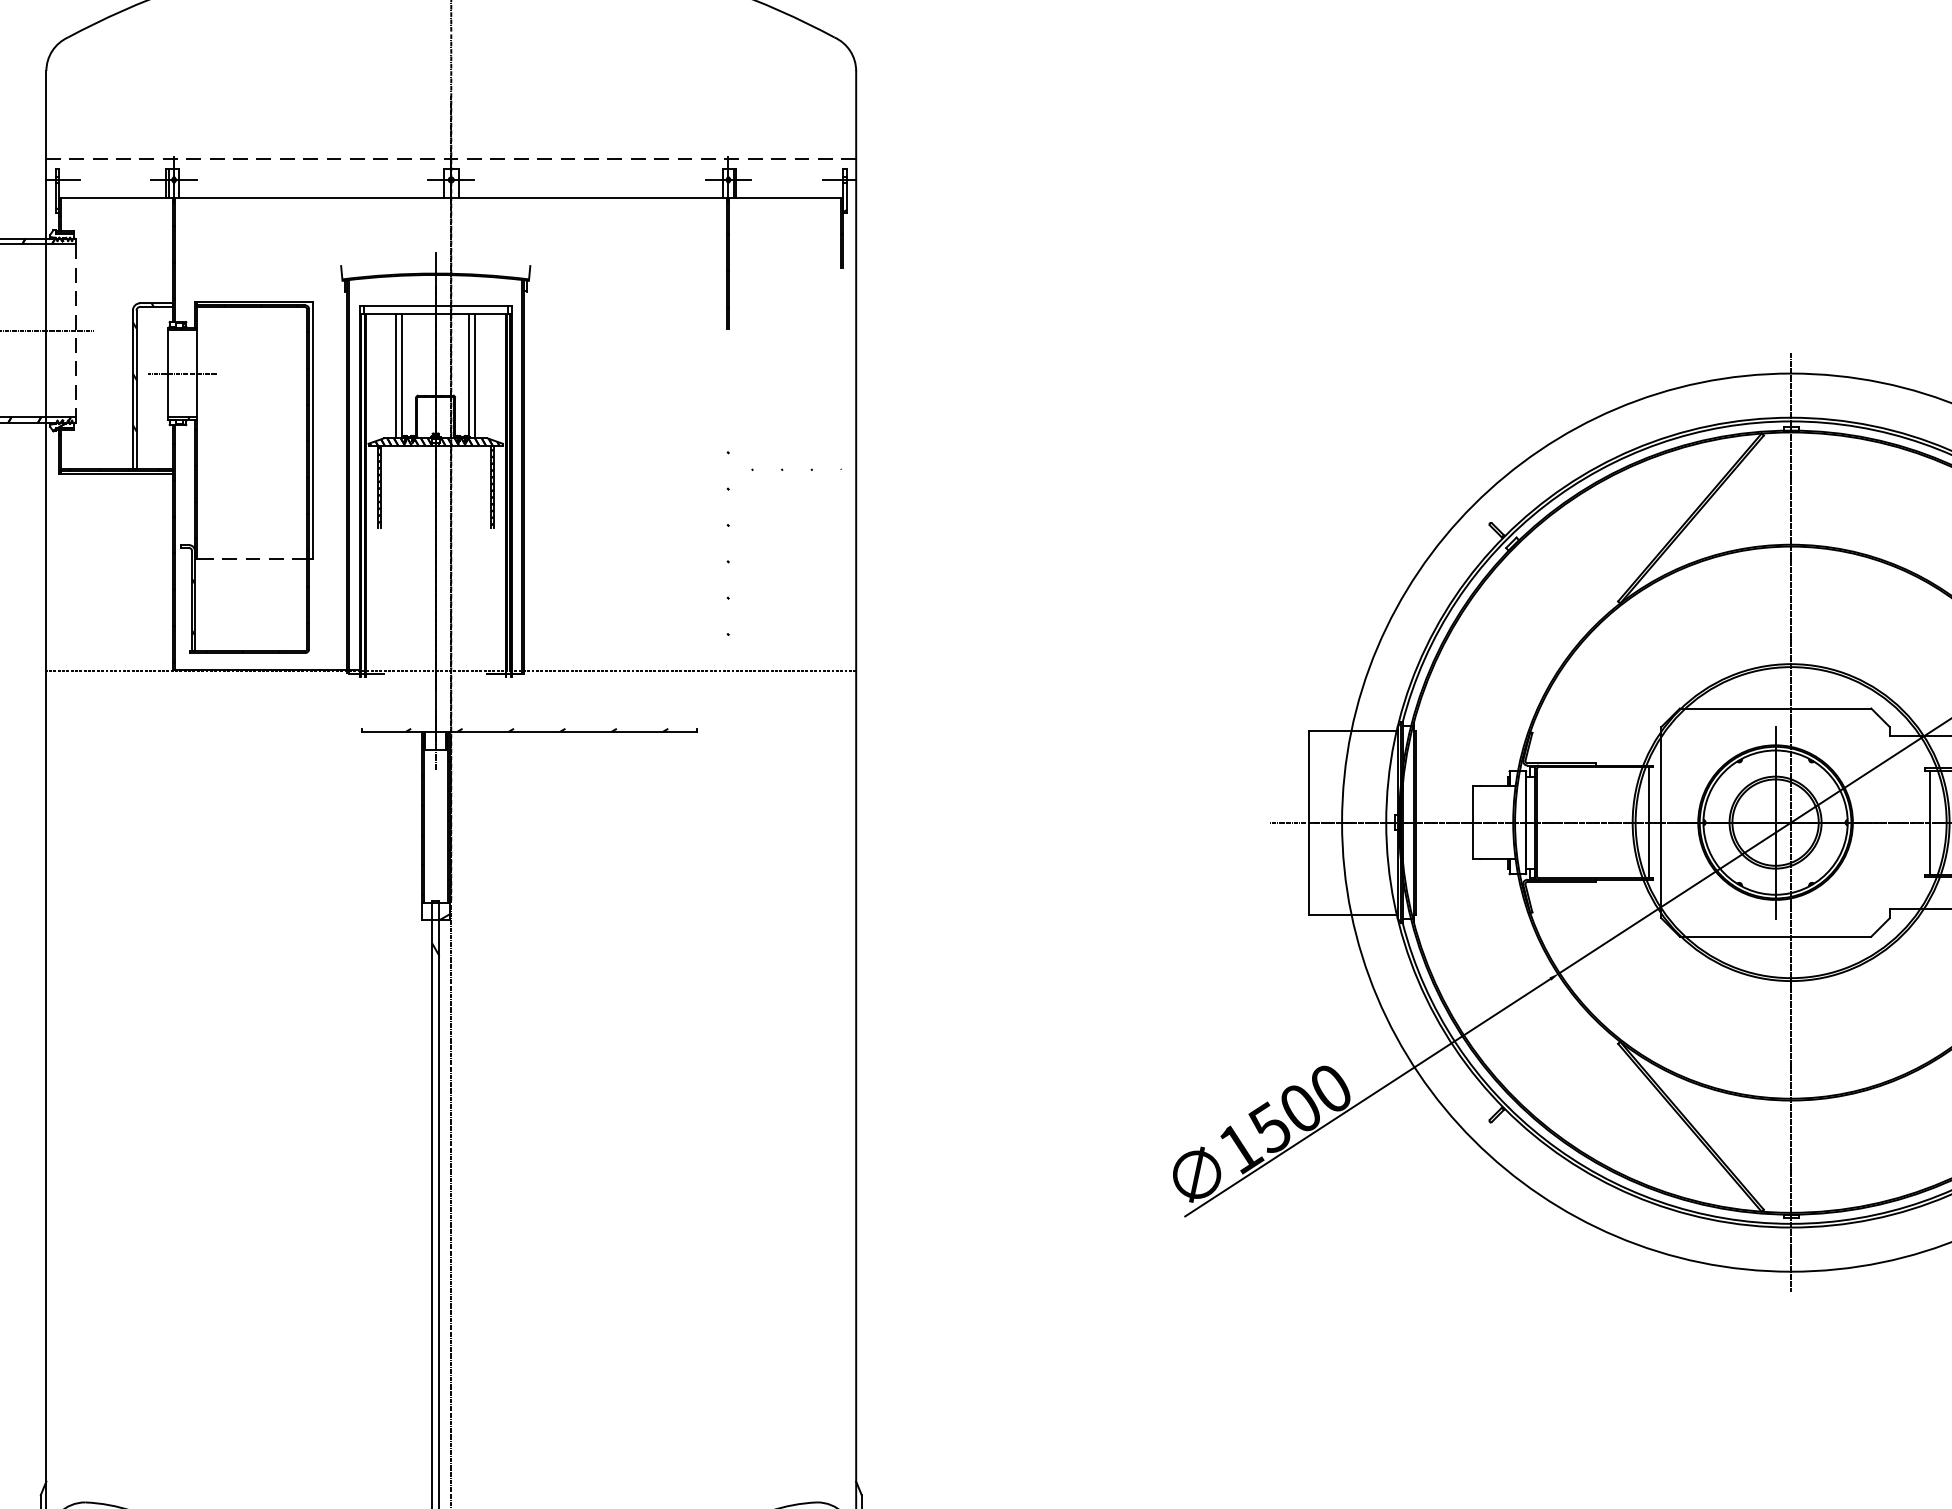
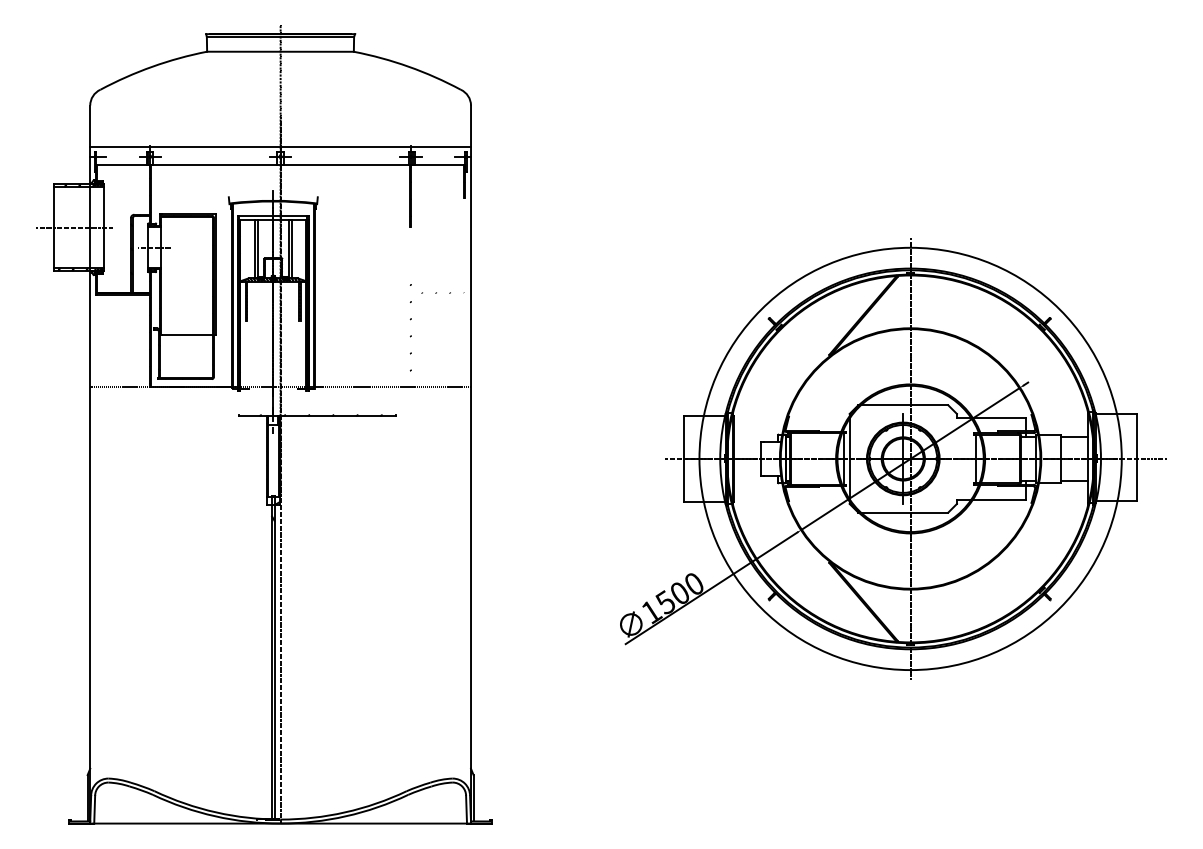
line: (450, 160) -> (280, 147), dashed -> solid
line: (76, 330) -> (104, 227), dashed -> solid
line: (253, 560) -> (187, 335), dashed -> solid

